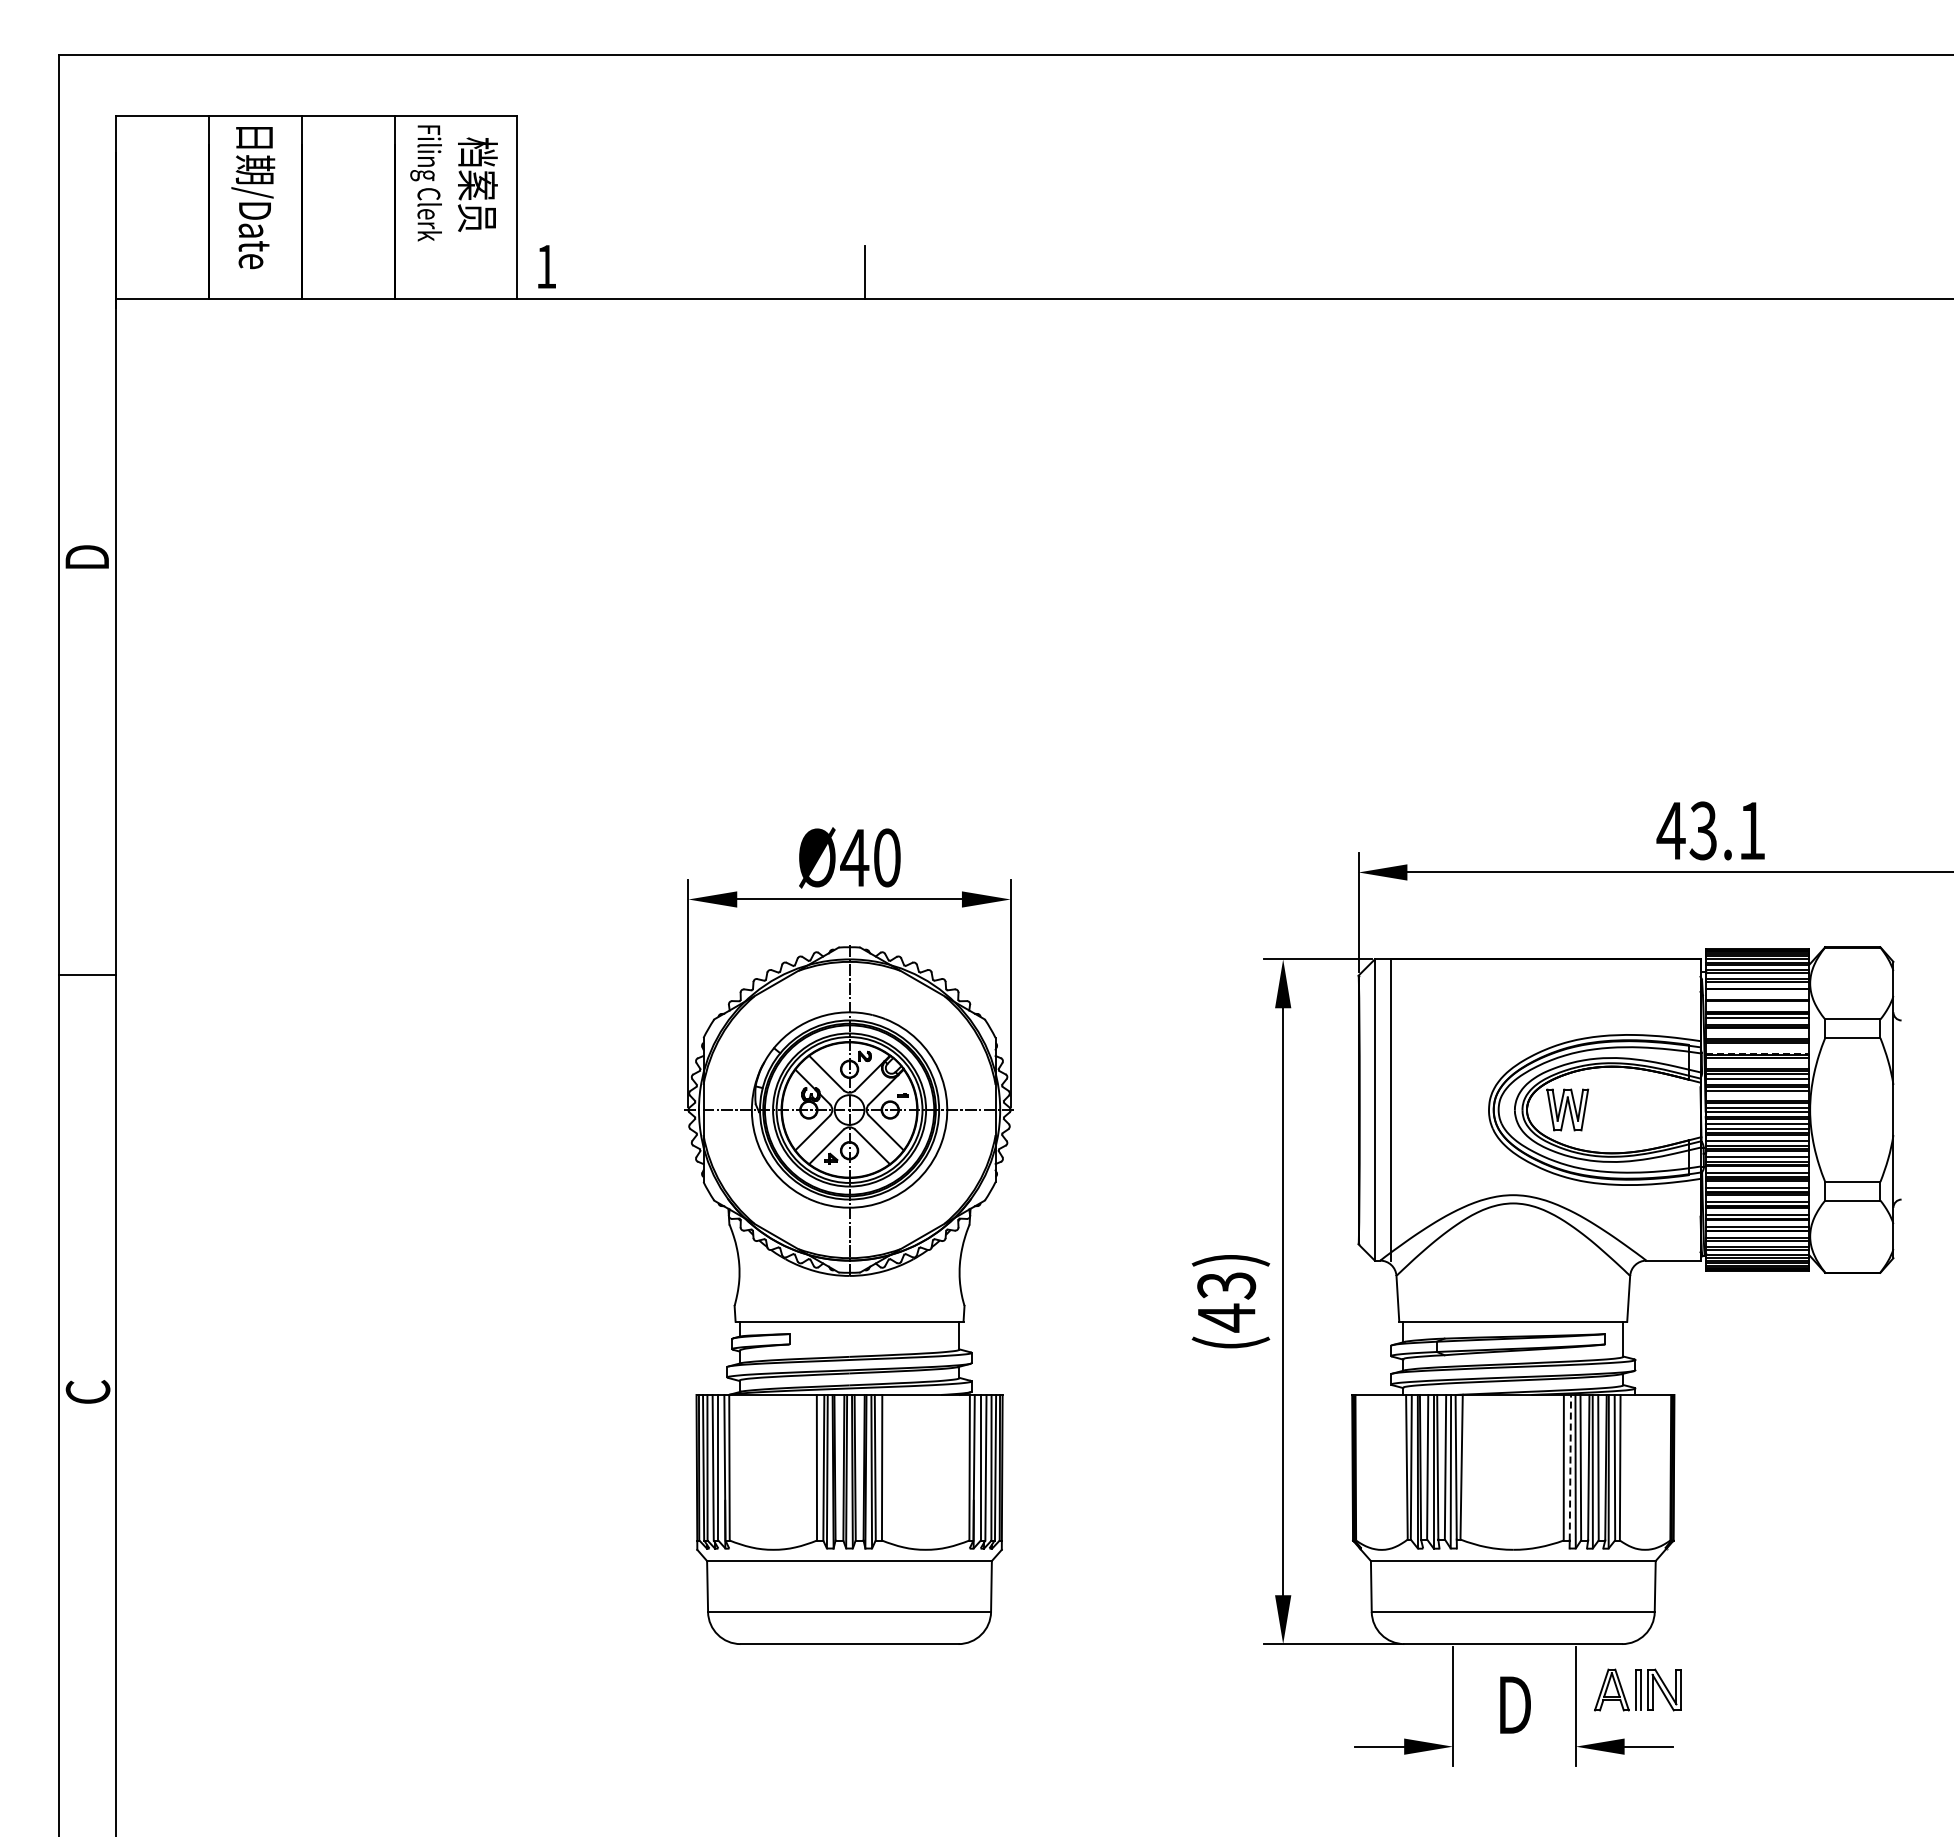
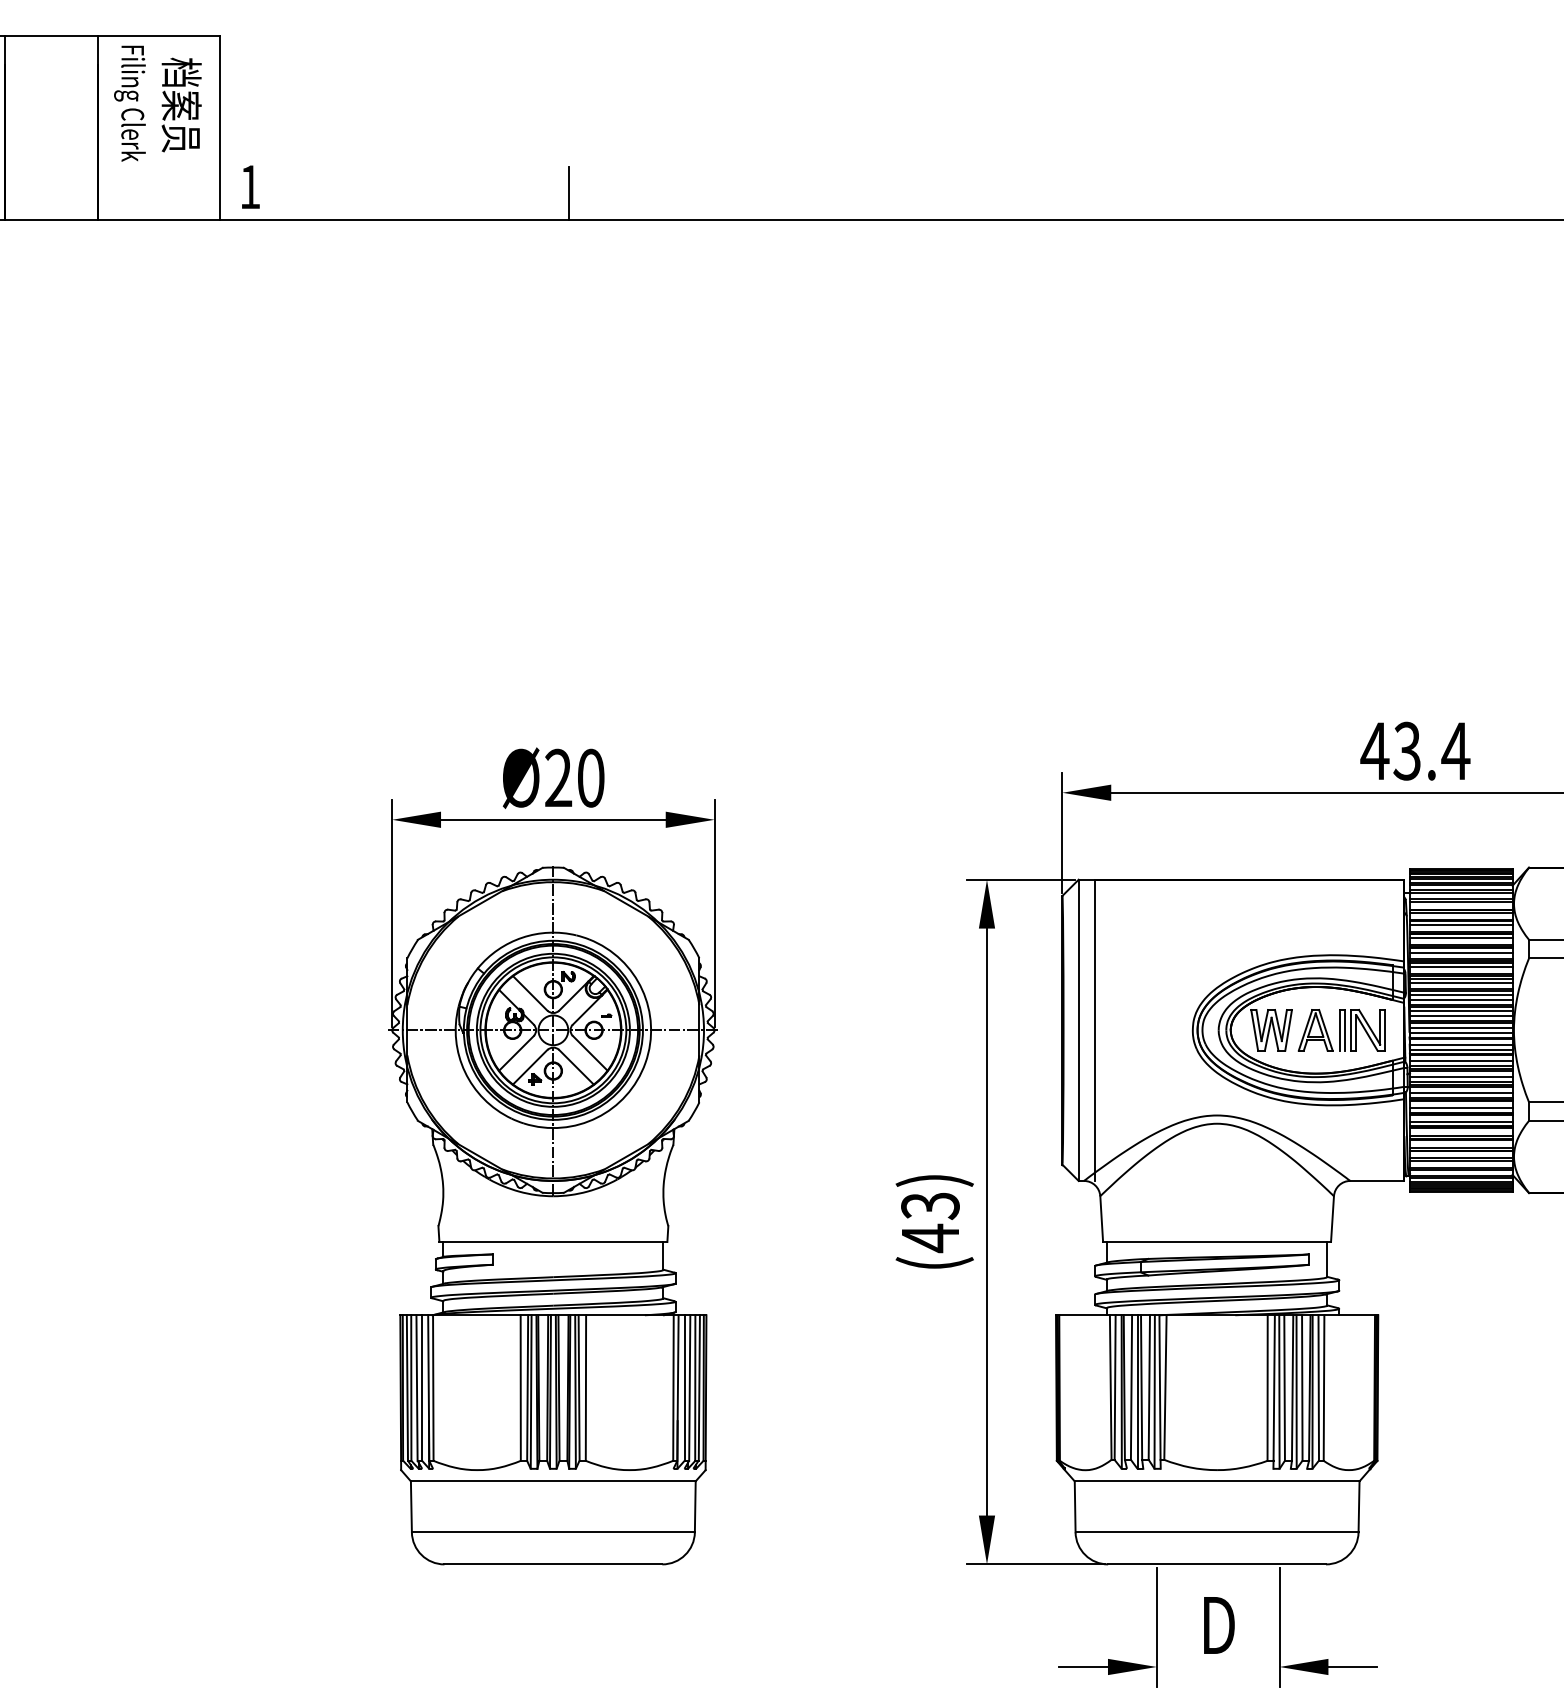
text: (1751, 830) -> (1455, 750), 43.1 -> 43.4
text: (854, 857) -> (558, 777), Ø40 -> Ø20
line: (1757, 992) -> (1461, 912), added
line: (1757, 1004) -> (1461, 924), added
line: (1757, 1032) -> (1461, 952), added
line: (1757, 1047) -> (1461, 967), added
line: (1757, 1053) -> (1461, 973), dashed -> solid
line: (1757, 1062) -> (1461, 982), added
line: (1757, 1095) -> (1461, 1015), added
line: (1570, 1467) -> (1274, 1387), dashed -> solid
part: (1637, 1689) -> (1341, 1029), moved

